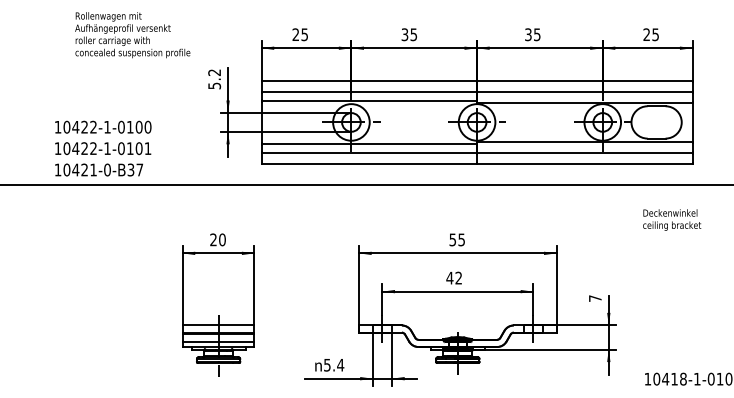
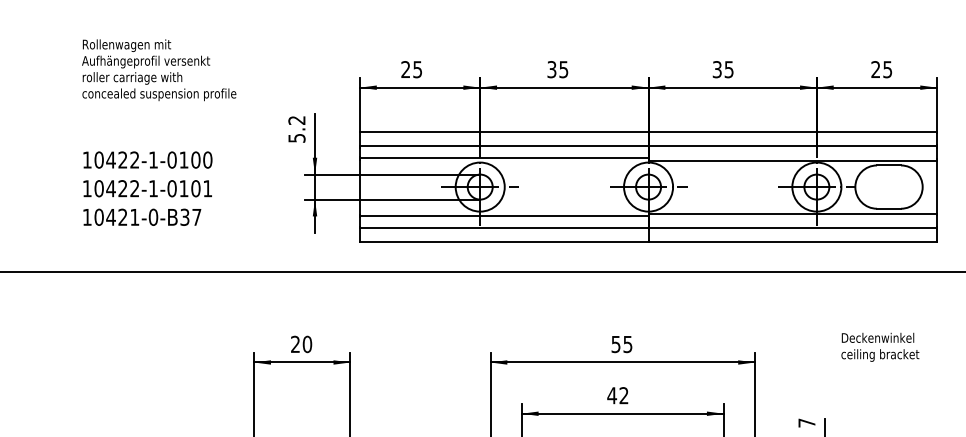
text: (132, 35) -> (158, 70), moved
text: (103, 148) -> (148, 188), moved
text: (672, 219) -> (880, 346), moved

